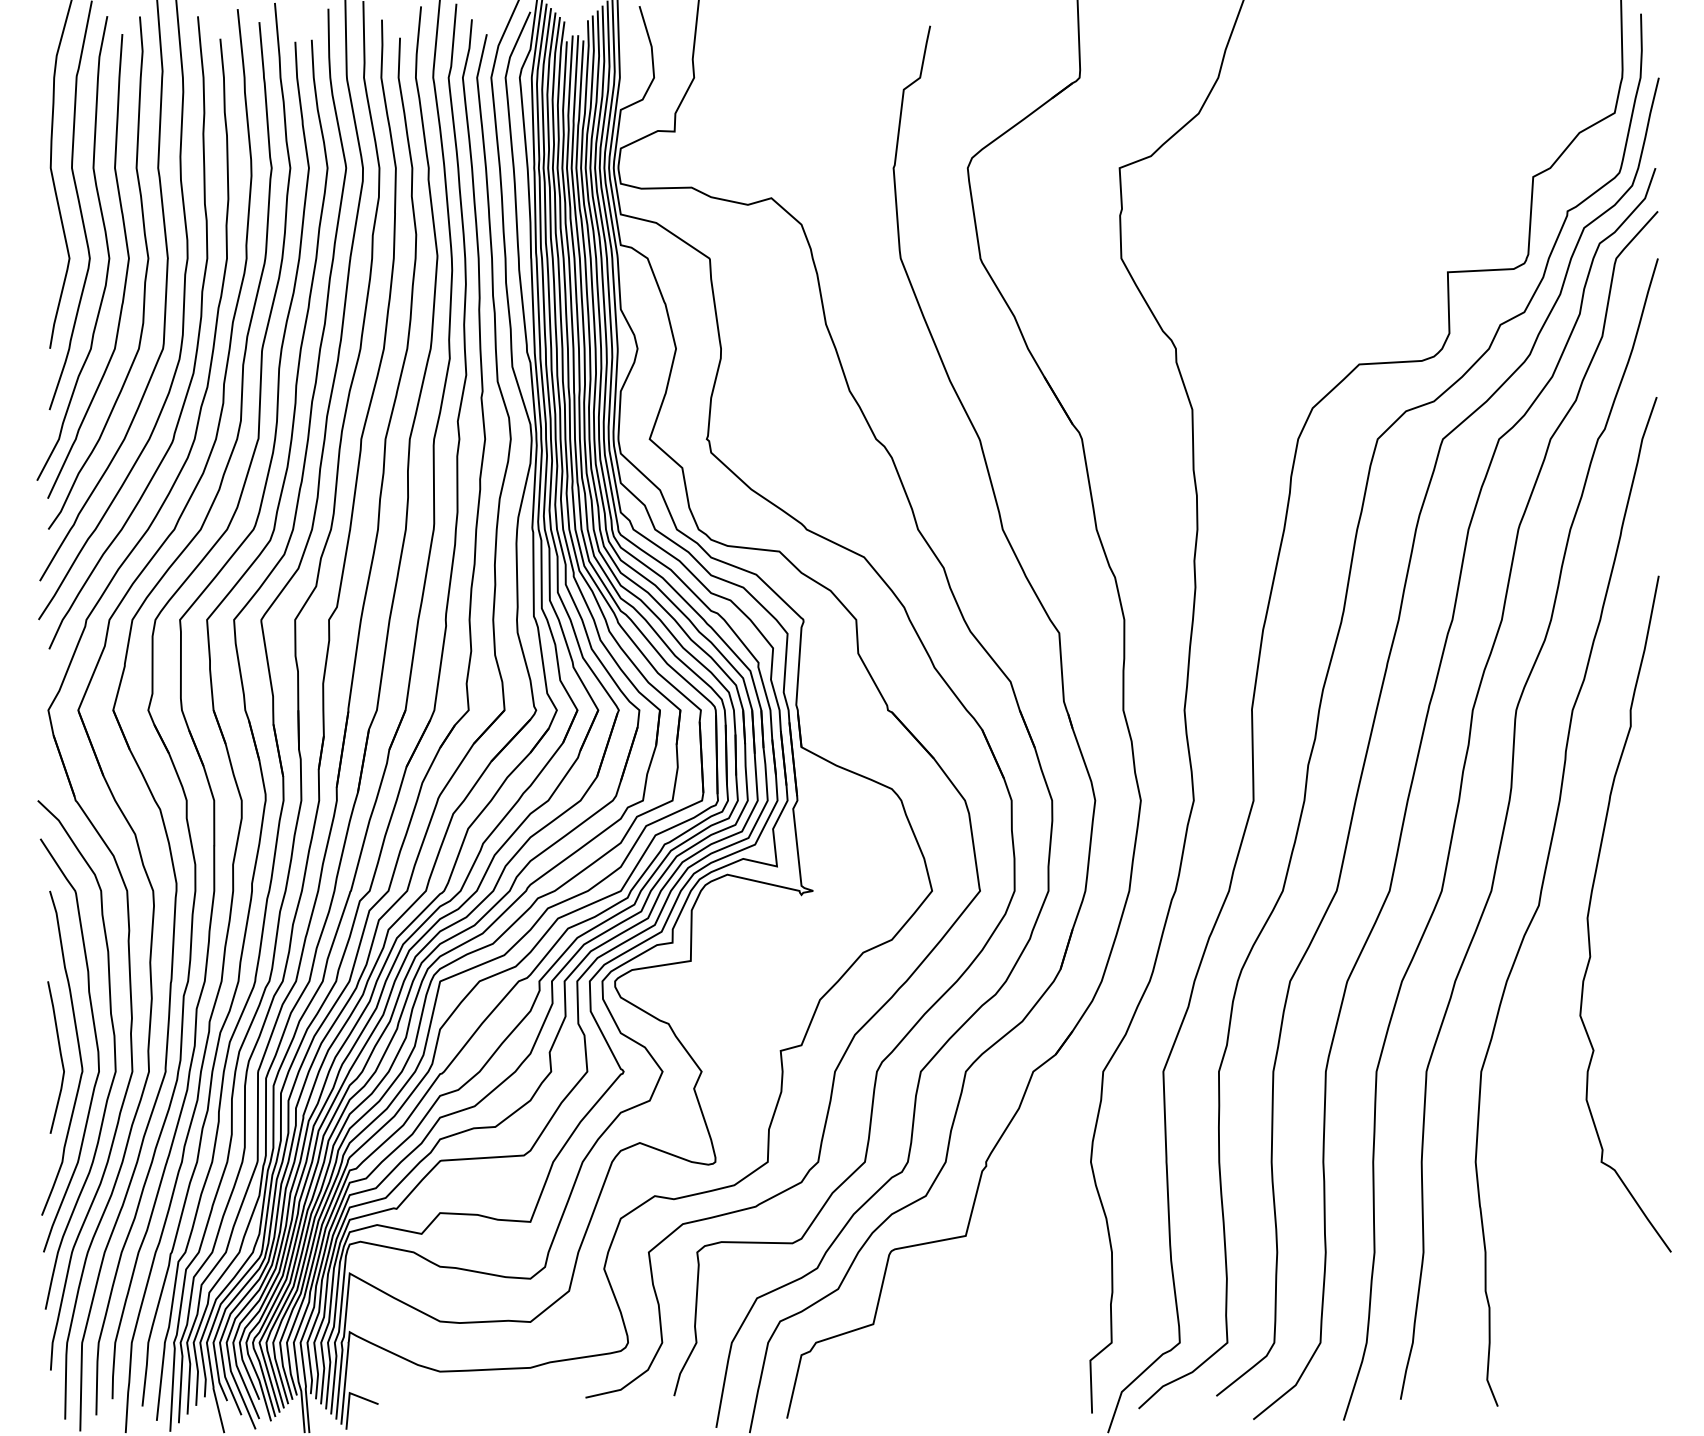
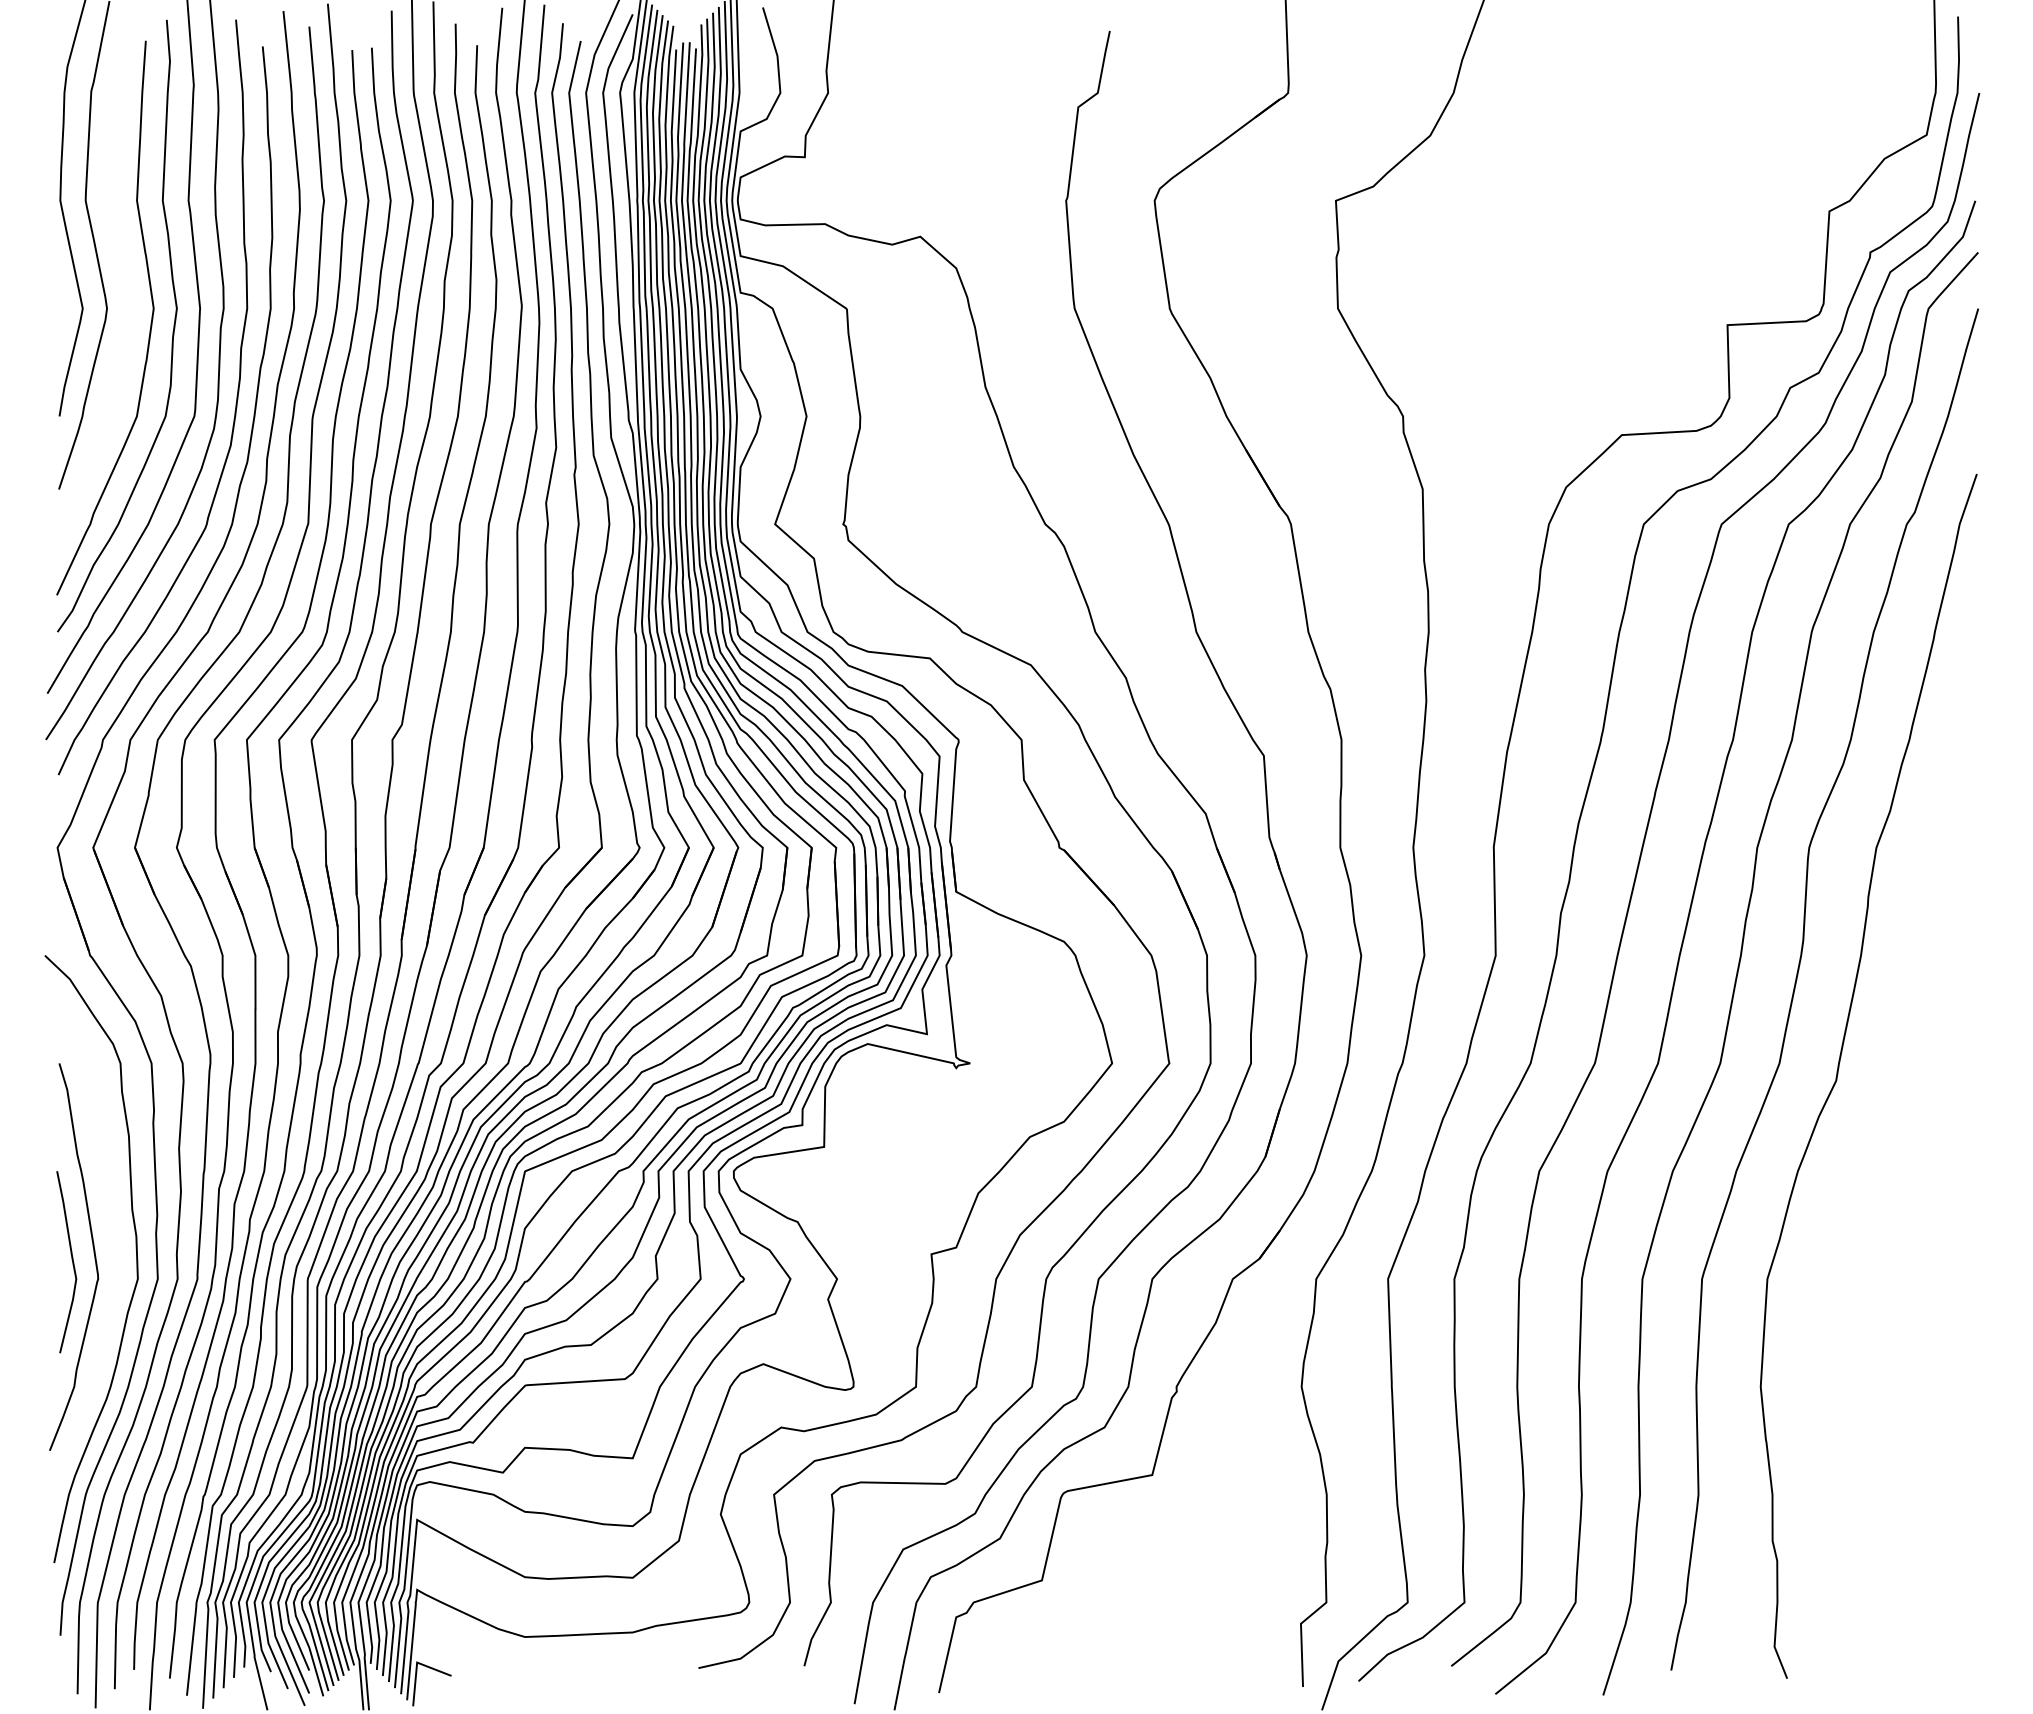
curve: (106, 243) -> (126, 290), removed
curve: (1590, 907) -> (1897, 1083), removed
curve: (95, 1038) -> (113, 1239), removed

